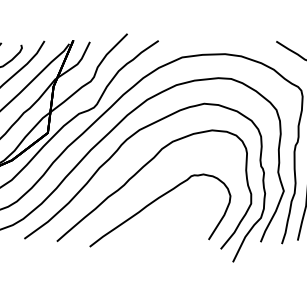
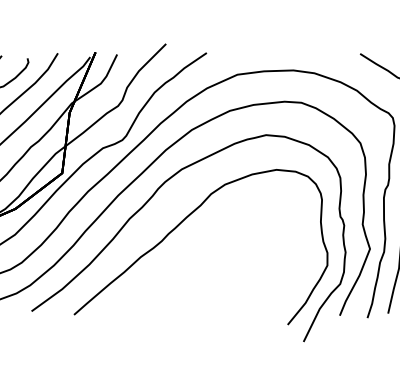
part: (155, 201) -> (202, 262), removed

